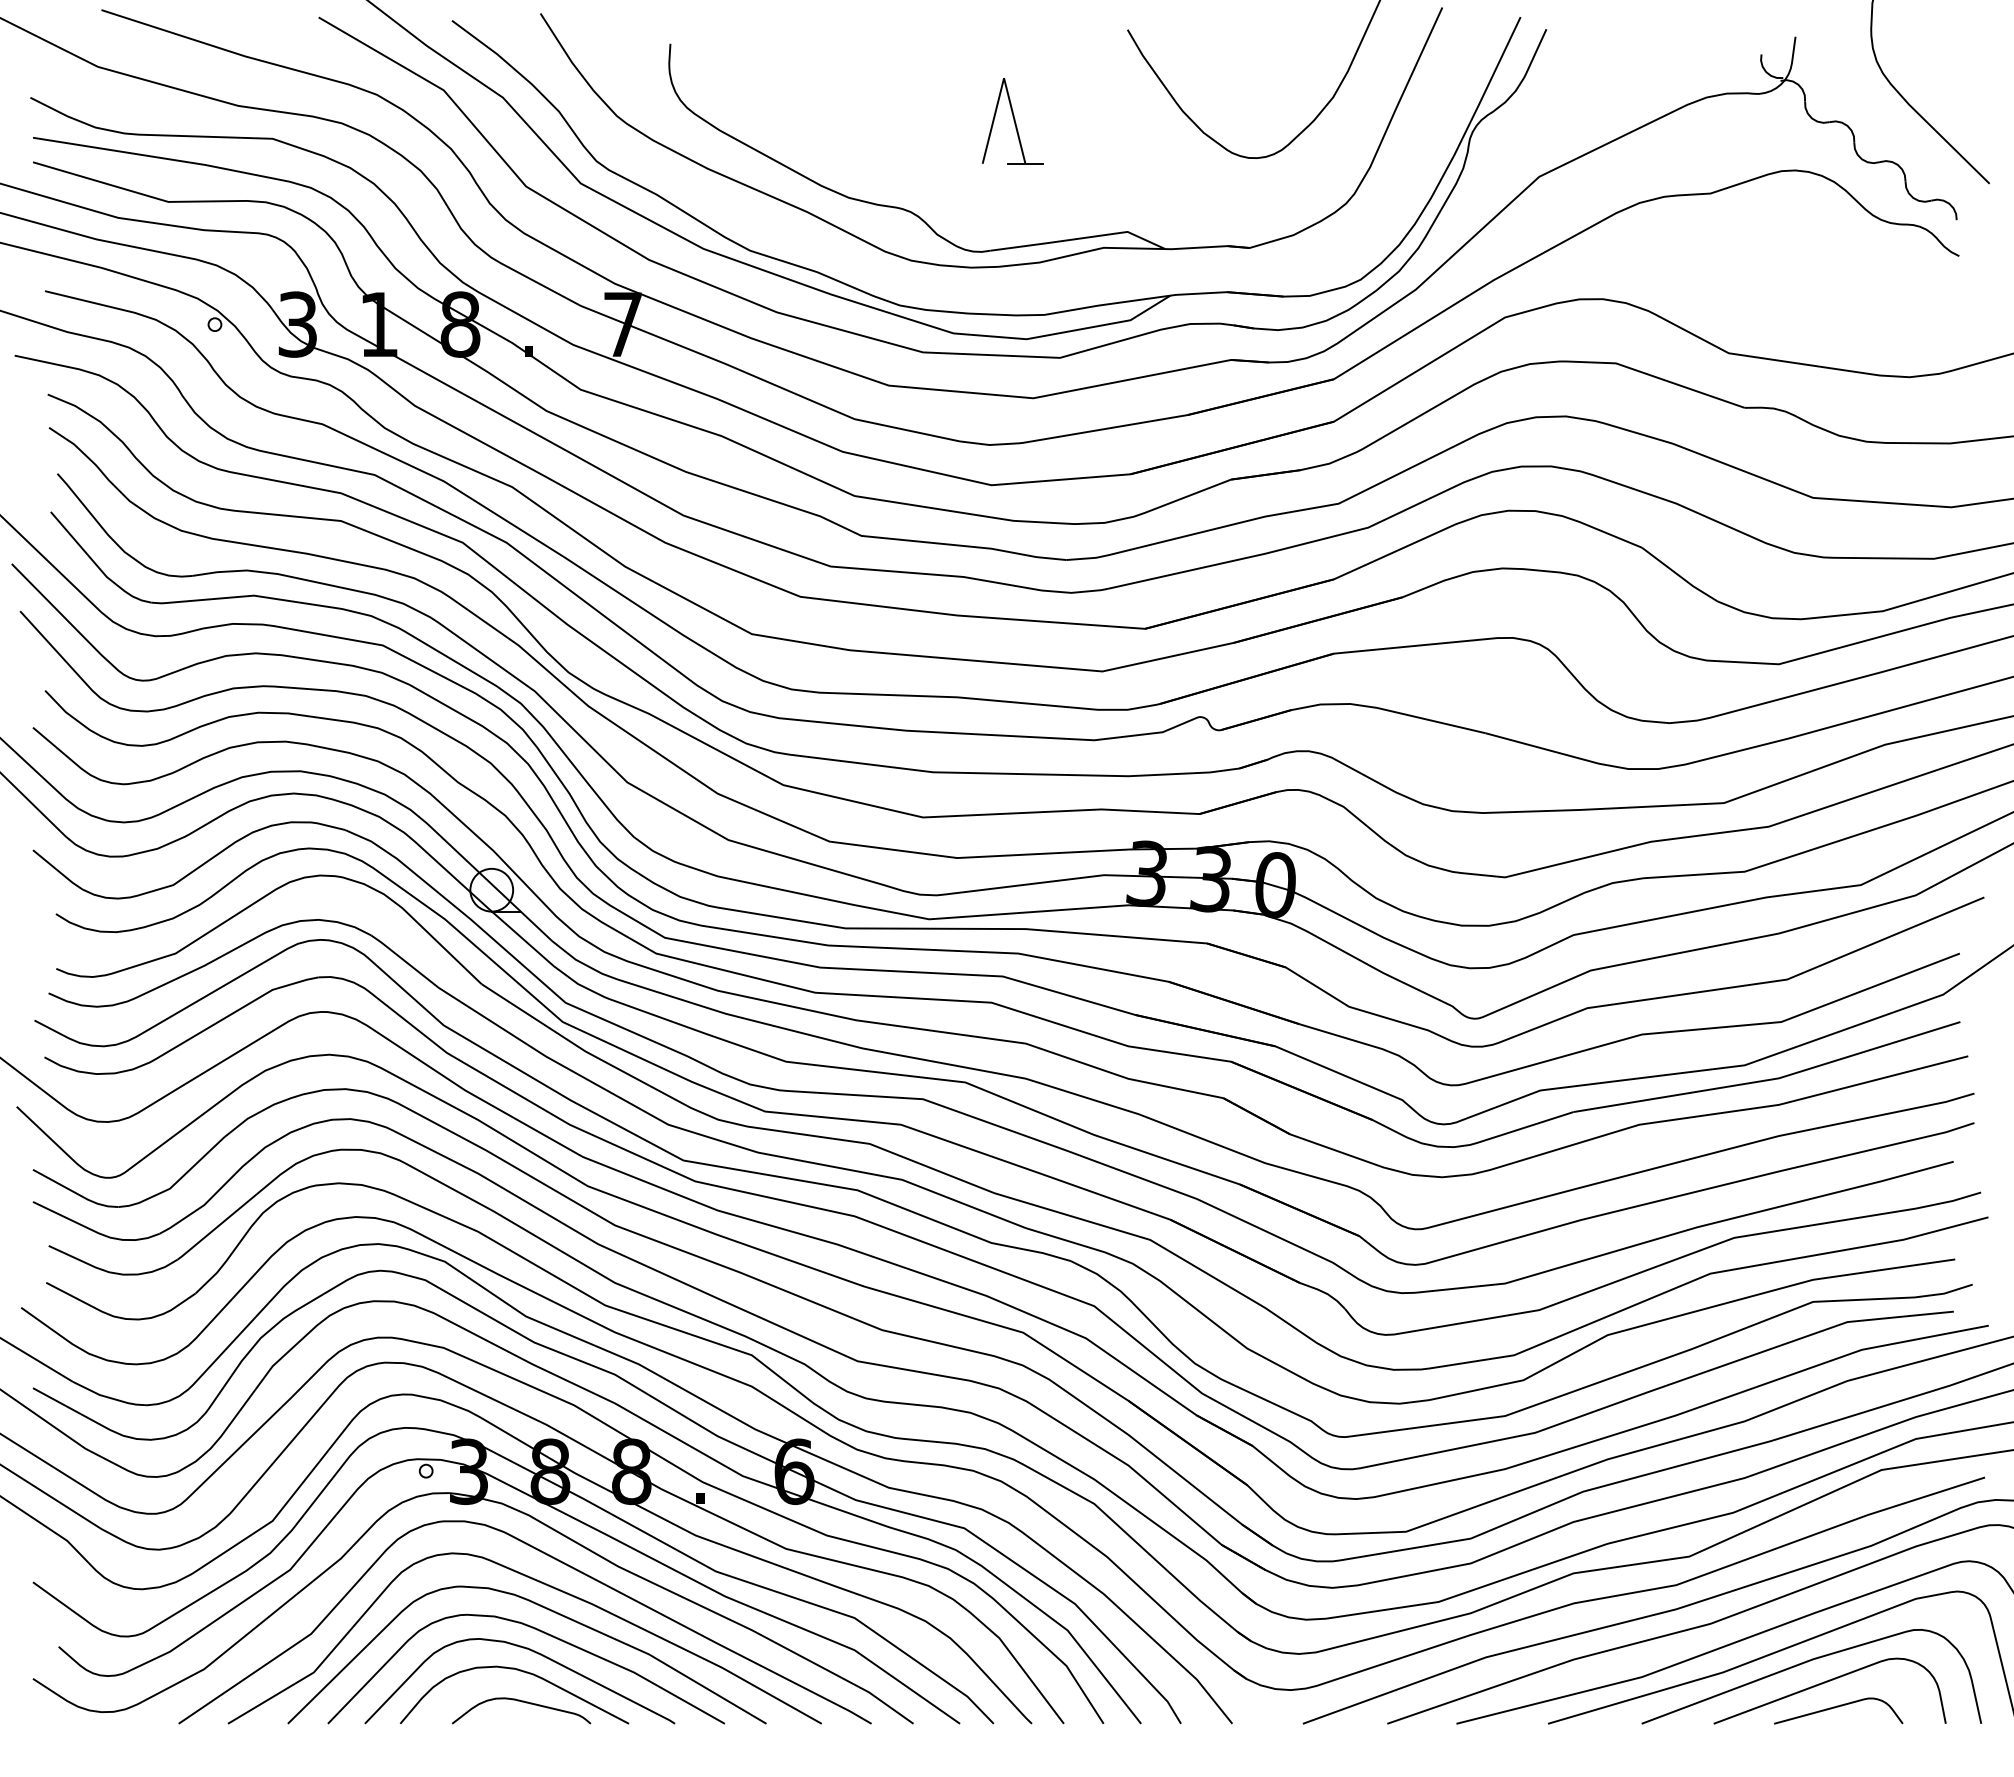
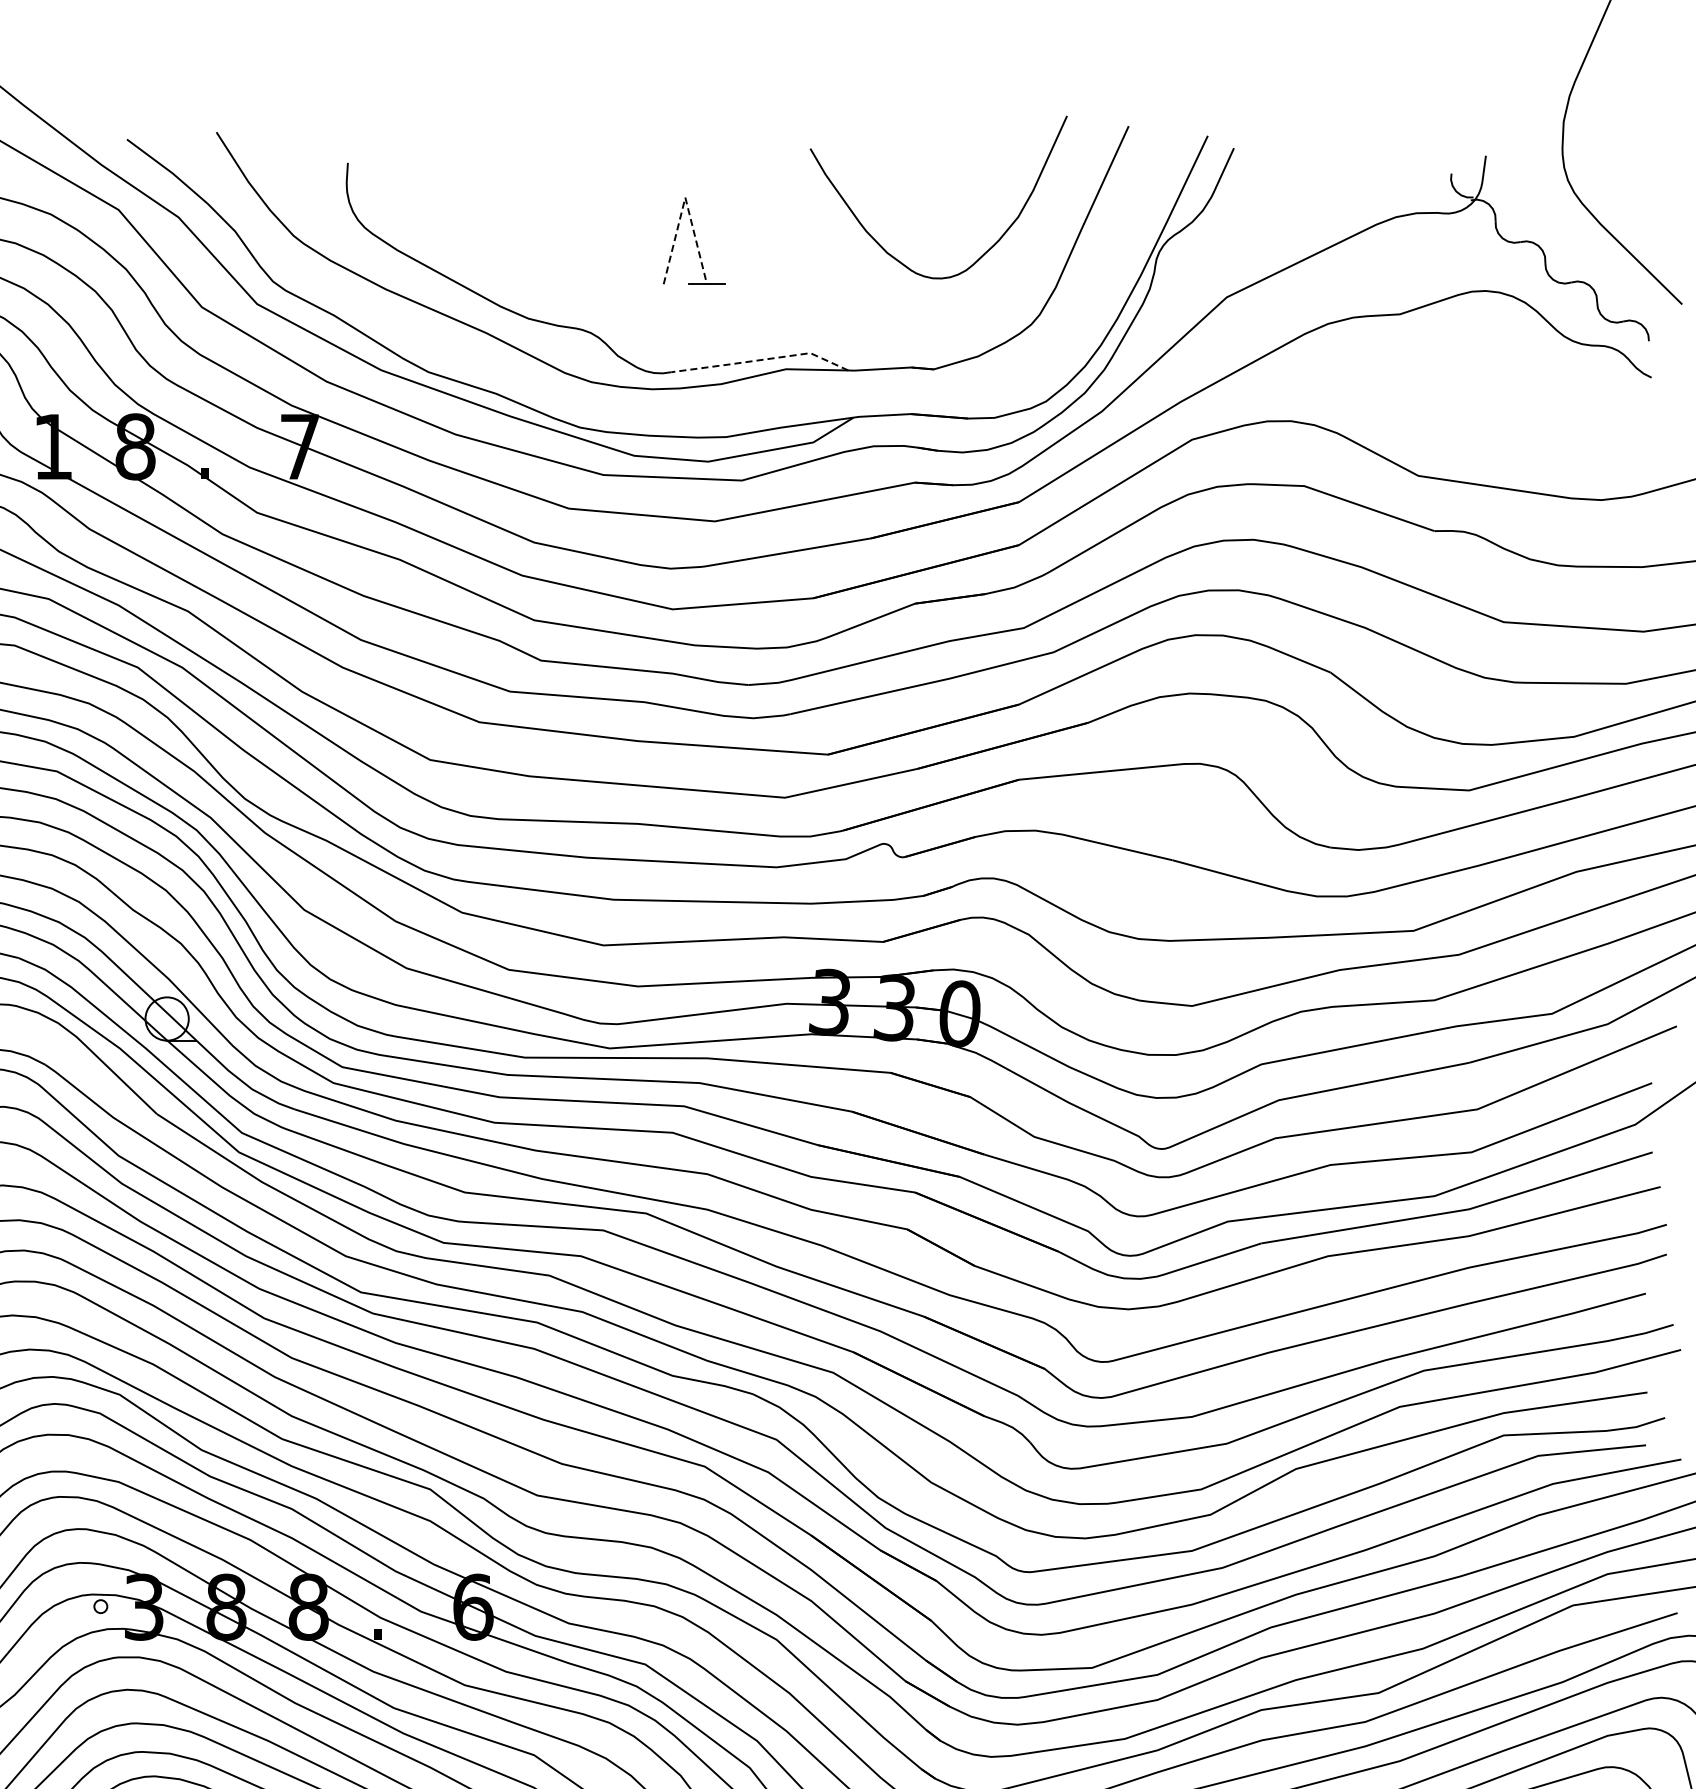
line: (1004, 78) -> (685, 197), solid -> dashed
line: (1079, 238) -> (761, 359), solid -> dashed

